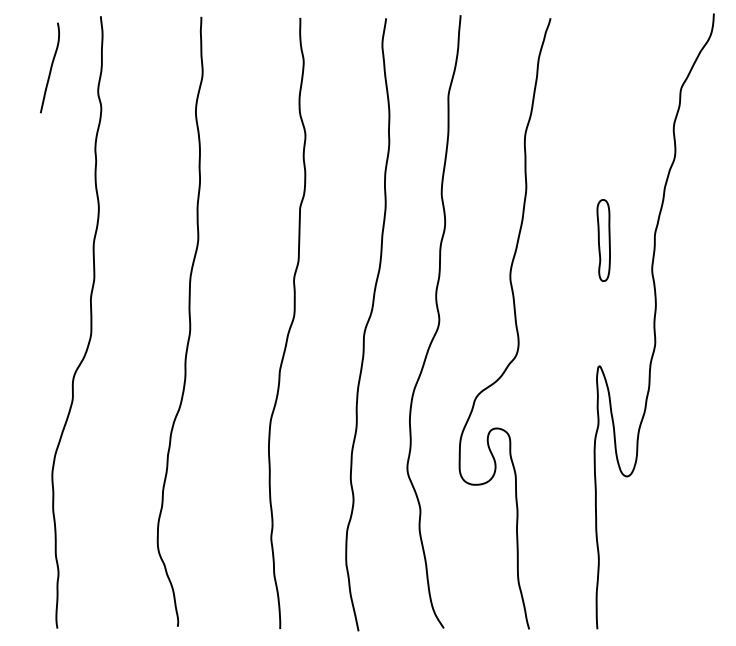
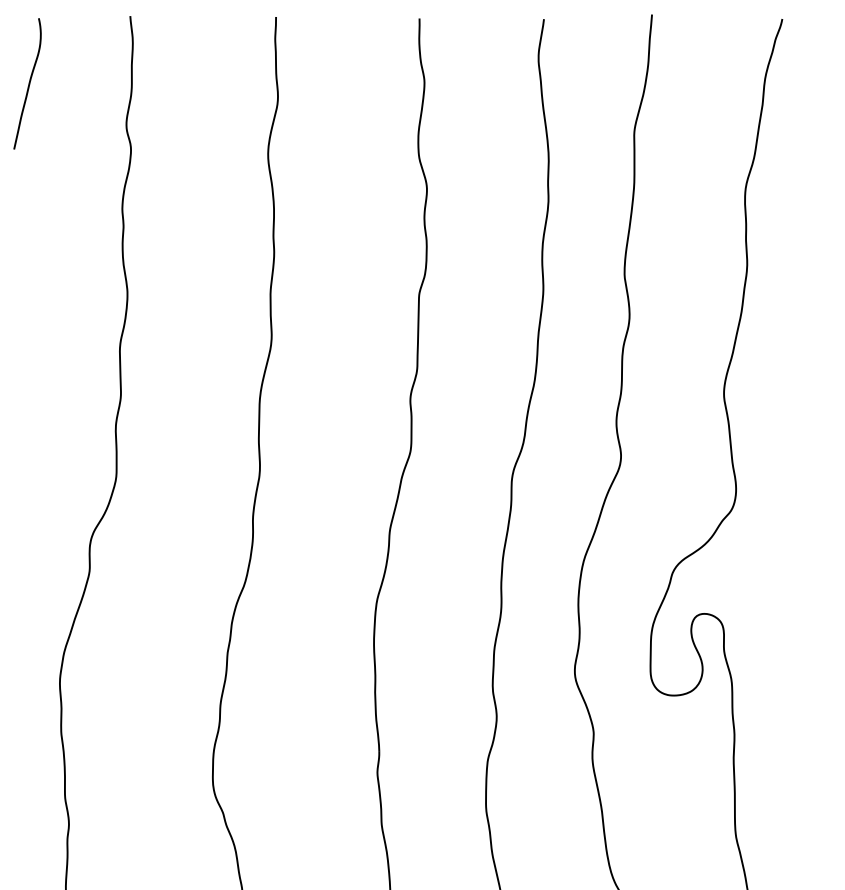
curve: (50, 67) -> (28, 83), moved

